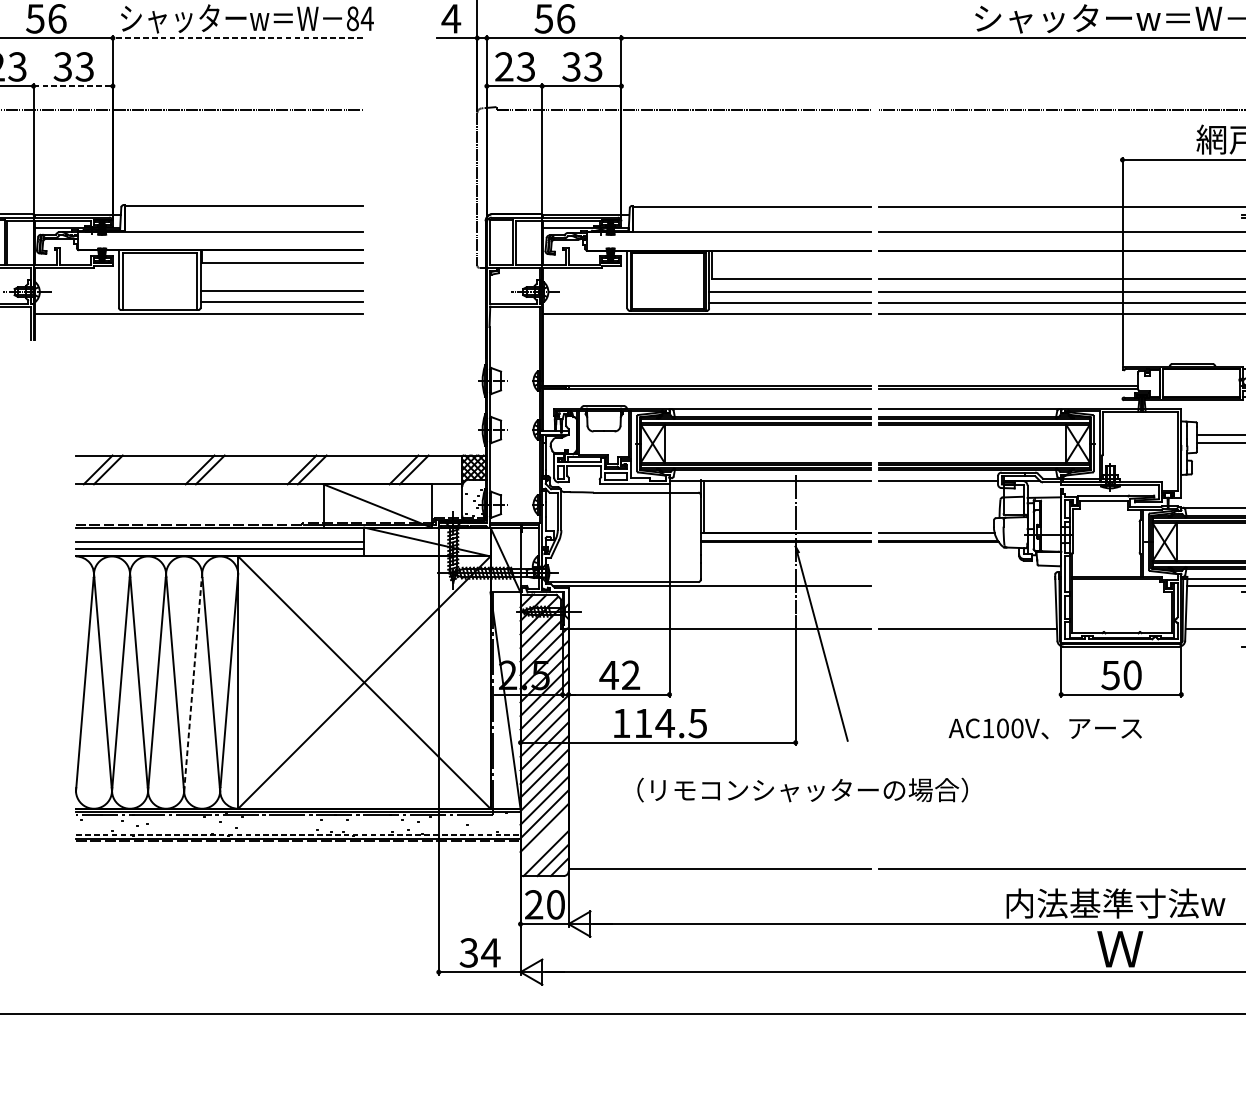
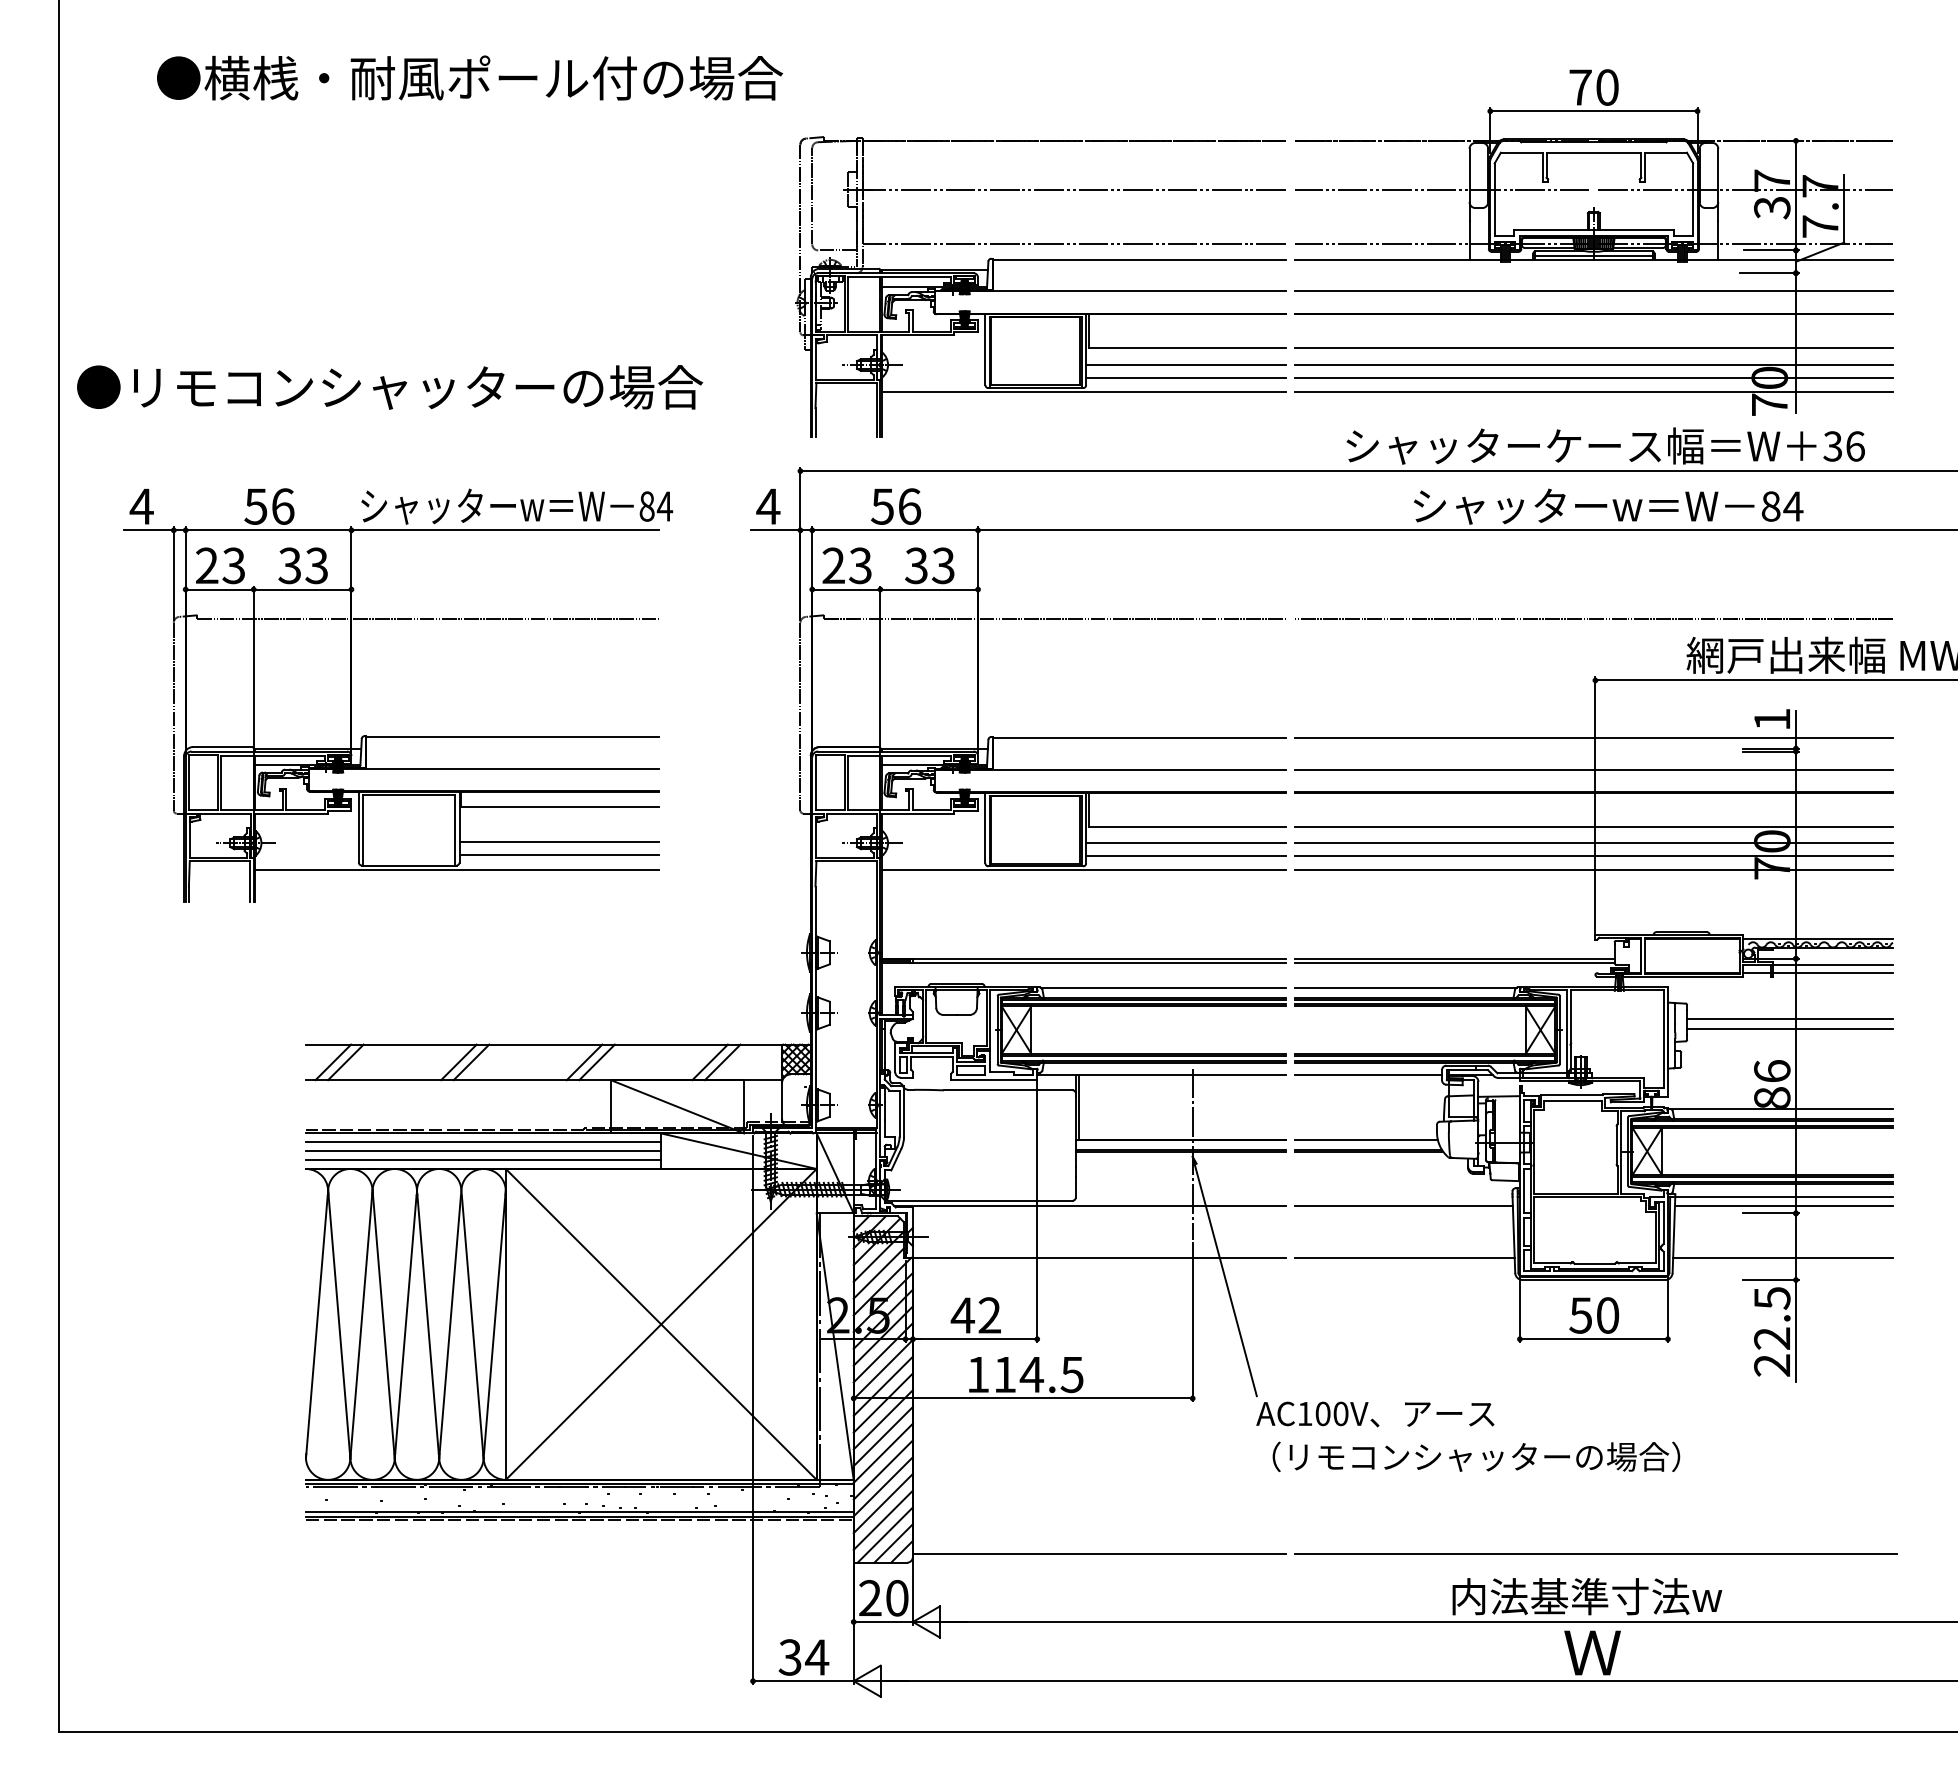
line: (237, 38) -> (505, 530), dashed -> solid
line: (73, 86) -> (302, 589), dashed -> solid
line: (220, 534) -> (483, 1142), added
line: (966, 586) -> (1403, 1206), added
line: (193, 685) -> (450, 1327), dashed -> solid
text: (1045, 728) -> (1375, 1414), moved
text: (802, 789) -> (1476, 1456), moved
line: (297, 835) -> (579, 1512), dashed -> solid
line: (543, 840) -> (882, 1519), added

